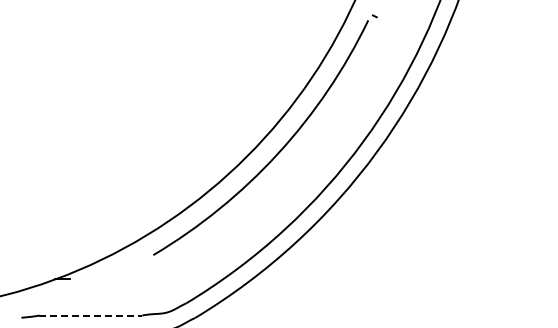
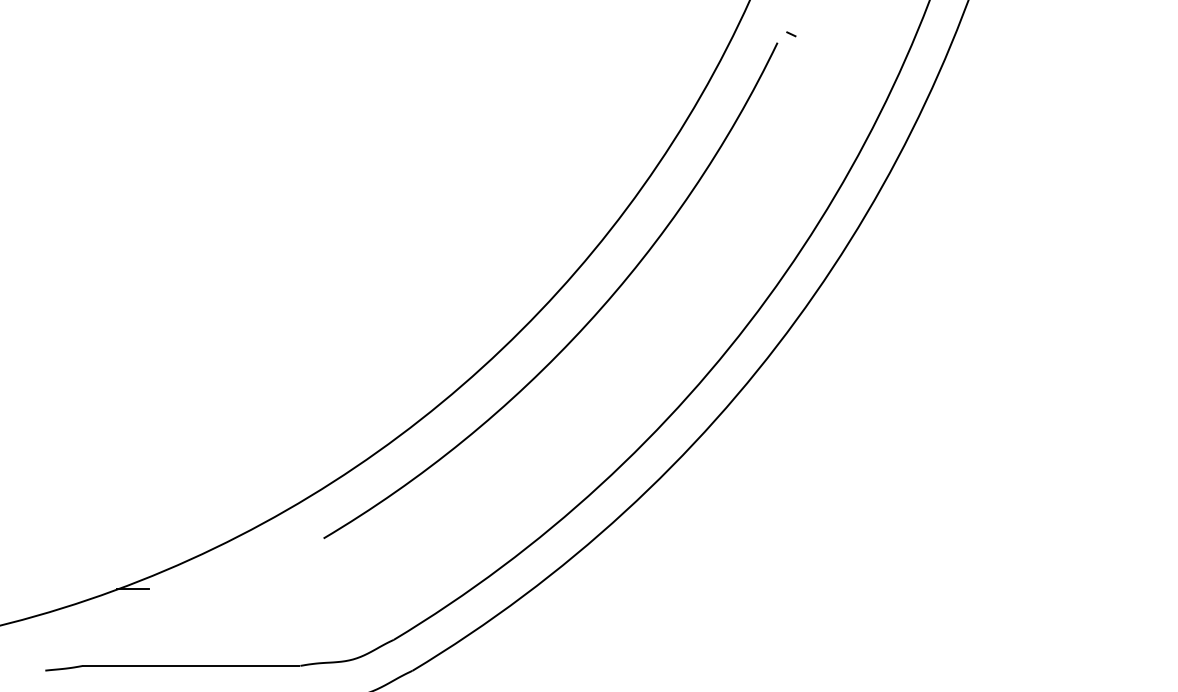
line: (92, 315) -> (195, 665), dashed -> solid

